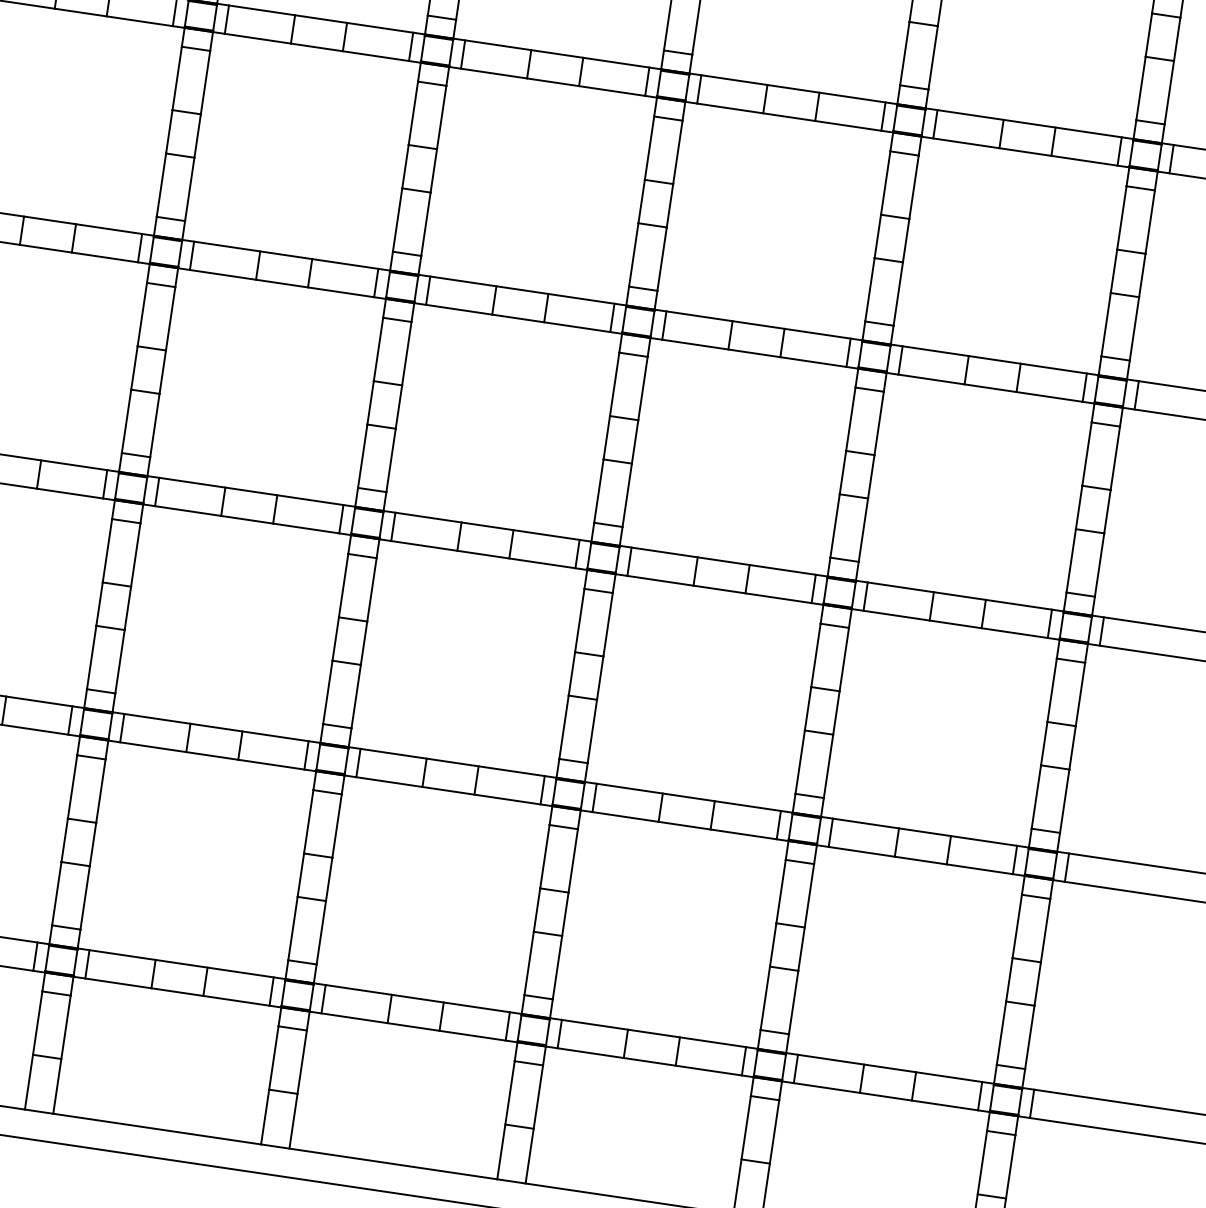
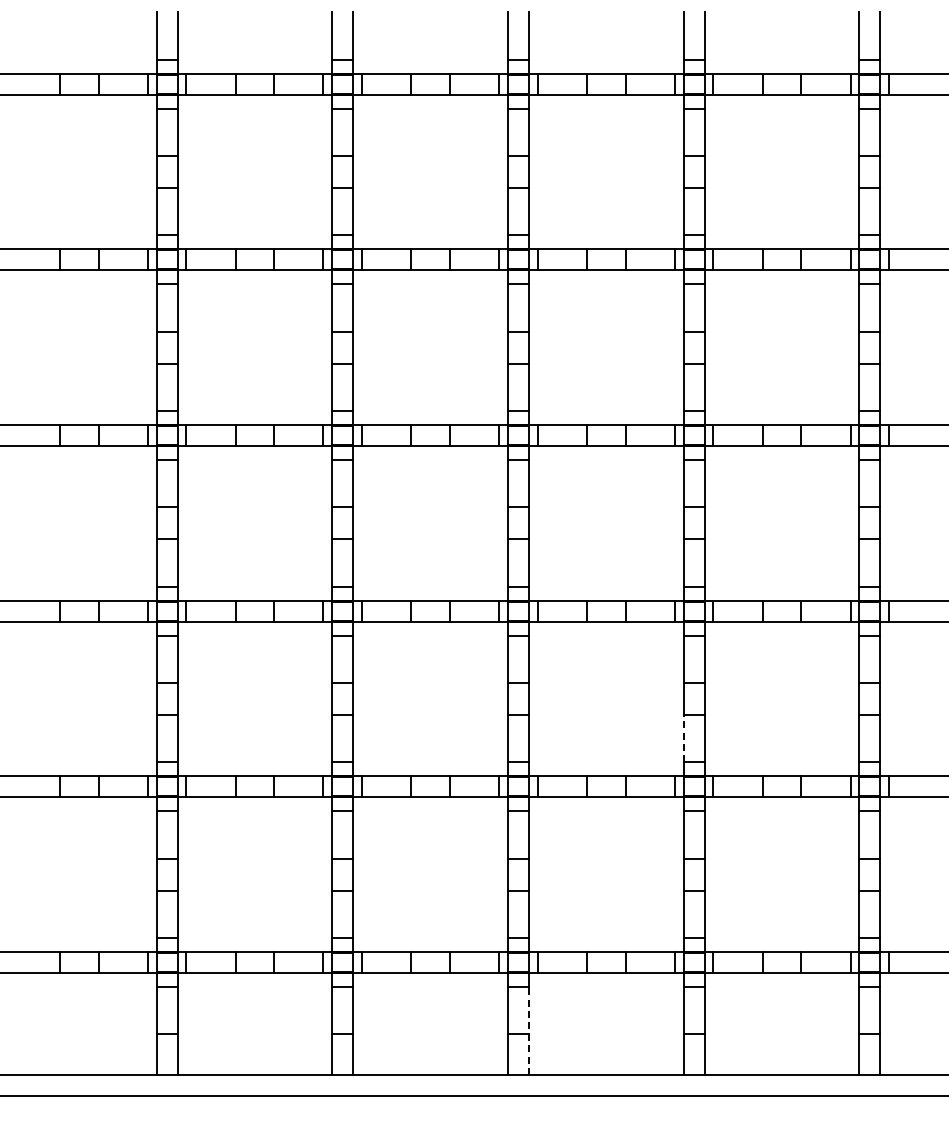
line: (800, 761) -> (683, 738), solid -> dashed
line: (533, 1124) -> (528, 1031), solid -> dashed

